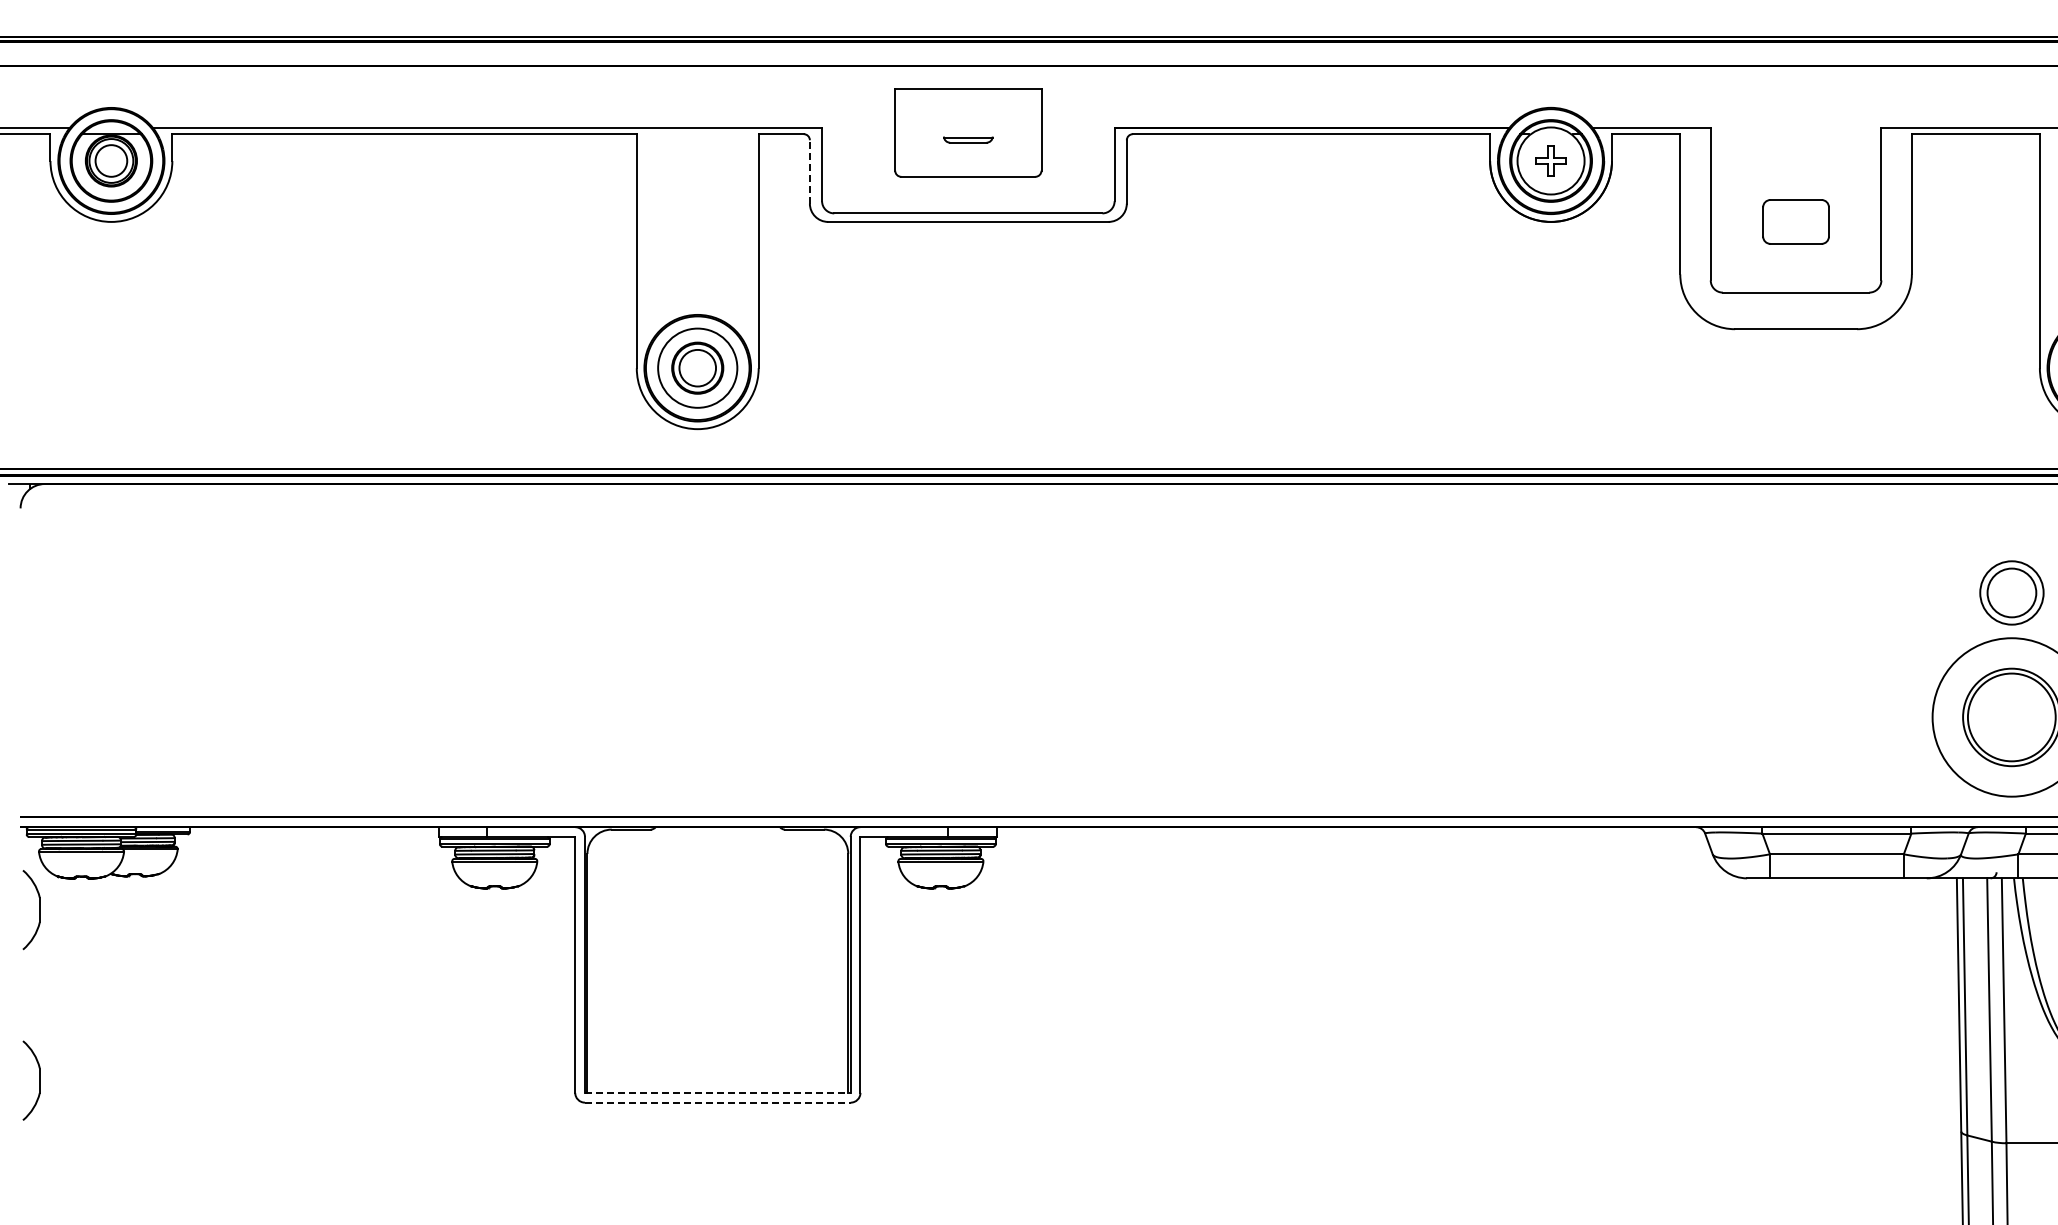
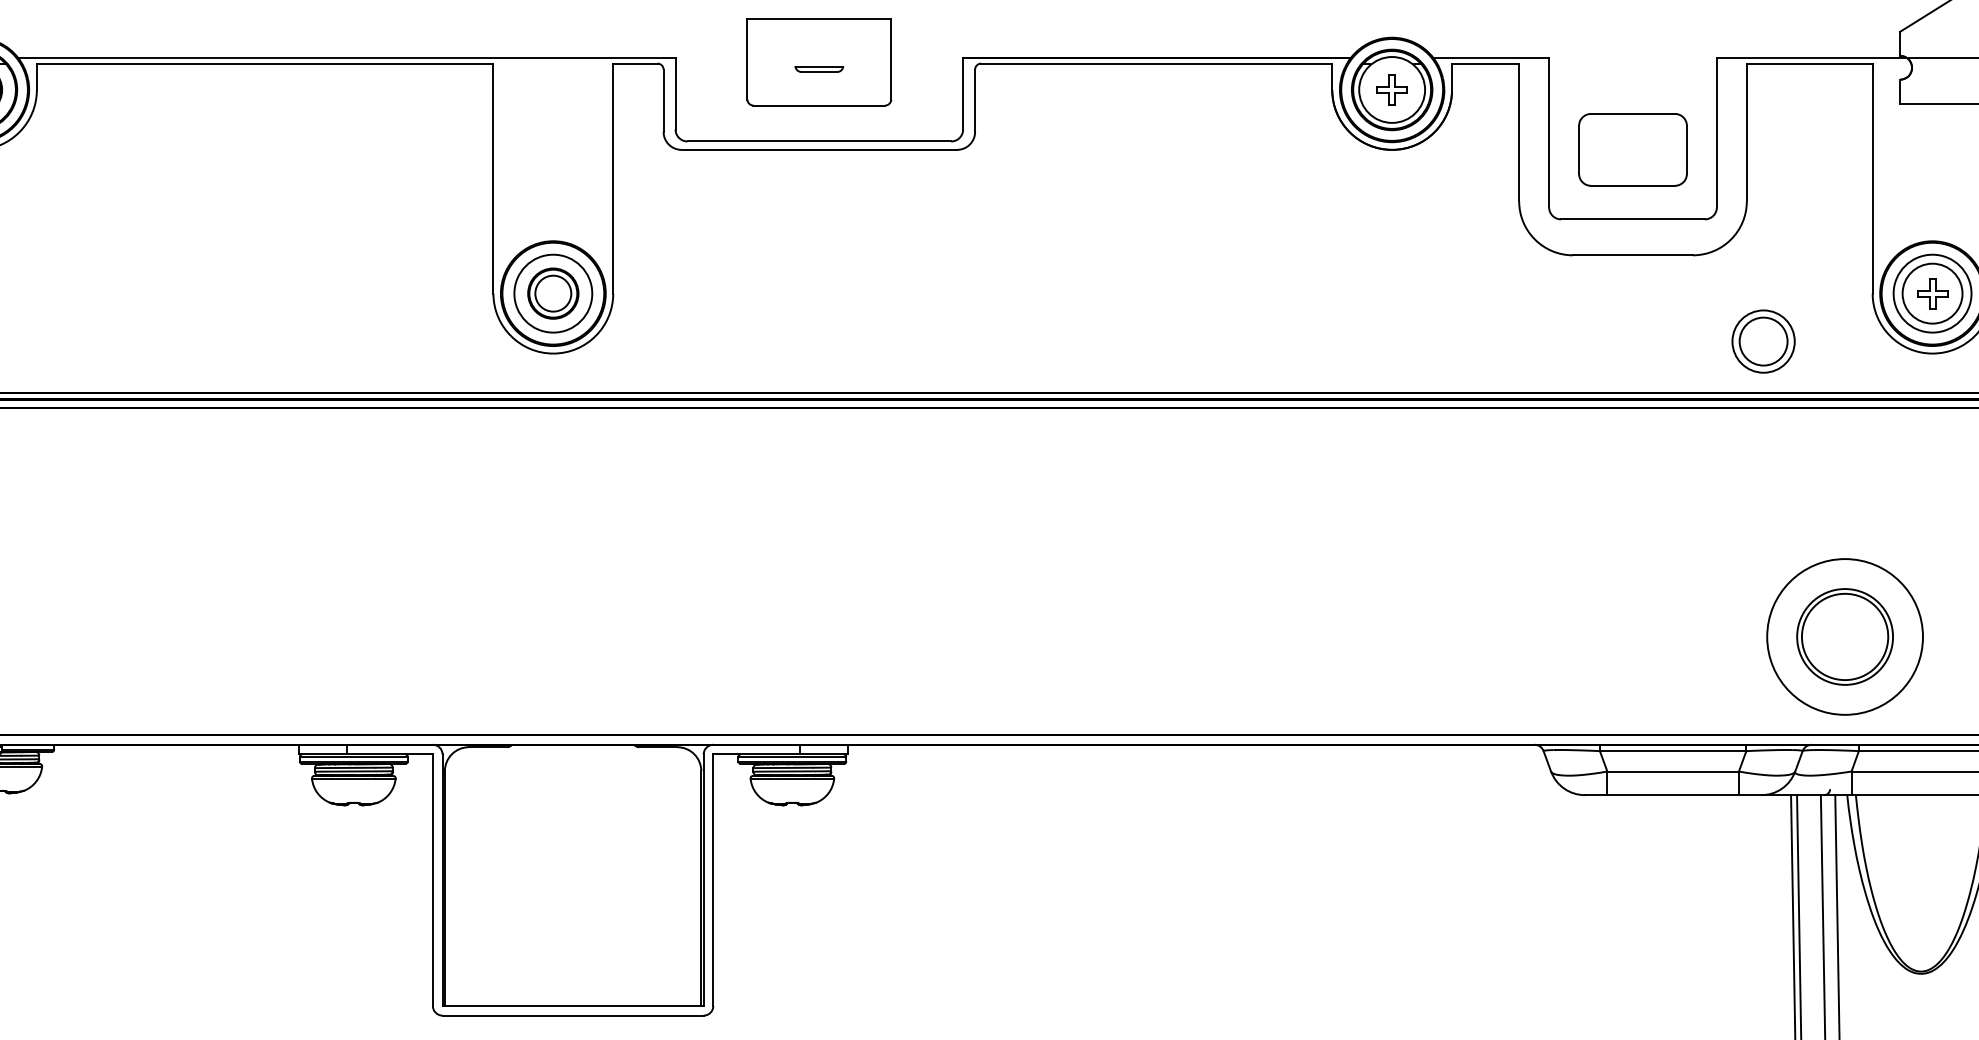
line: (809, 171) -> (663, 100), dashed -> solid
part: (1795, 221) -> (1632, 149), size x1.67
part: (2011, 592) -> (1763, 341), moved
line: (717, 1092) -> (572, 1005), dashed -> solid
line: (717, 1102) -> (572, 1015), dashed -> solid

